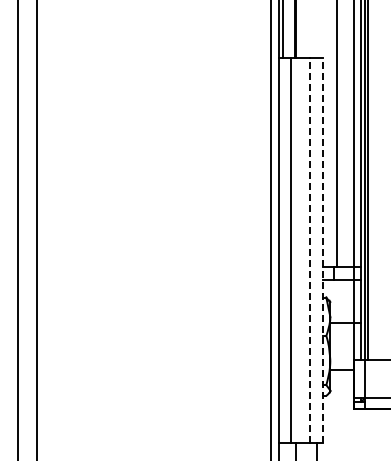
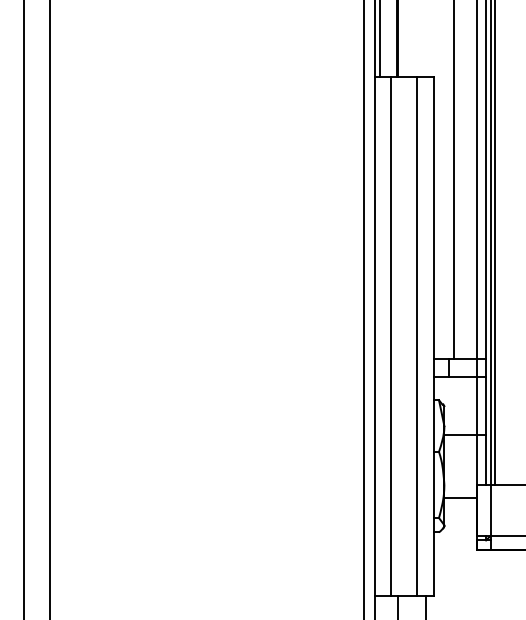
line: (310, 250) -> (417, 336), dashed -> solid
line: (322, 250) -> (433, 336), dashed -> solid

